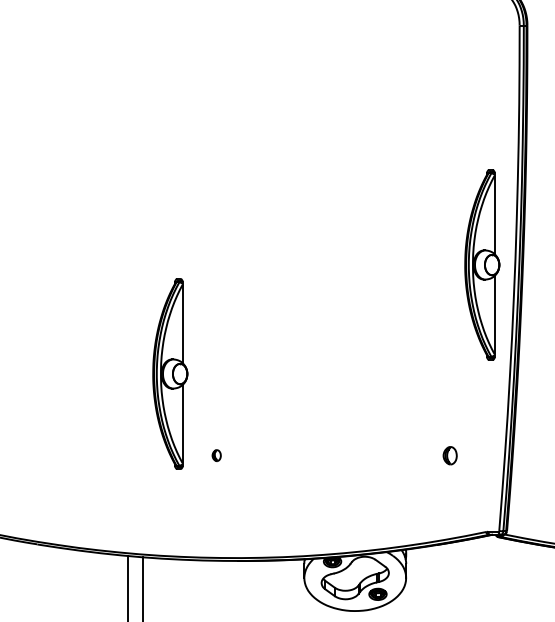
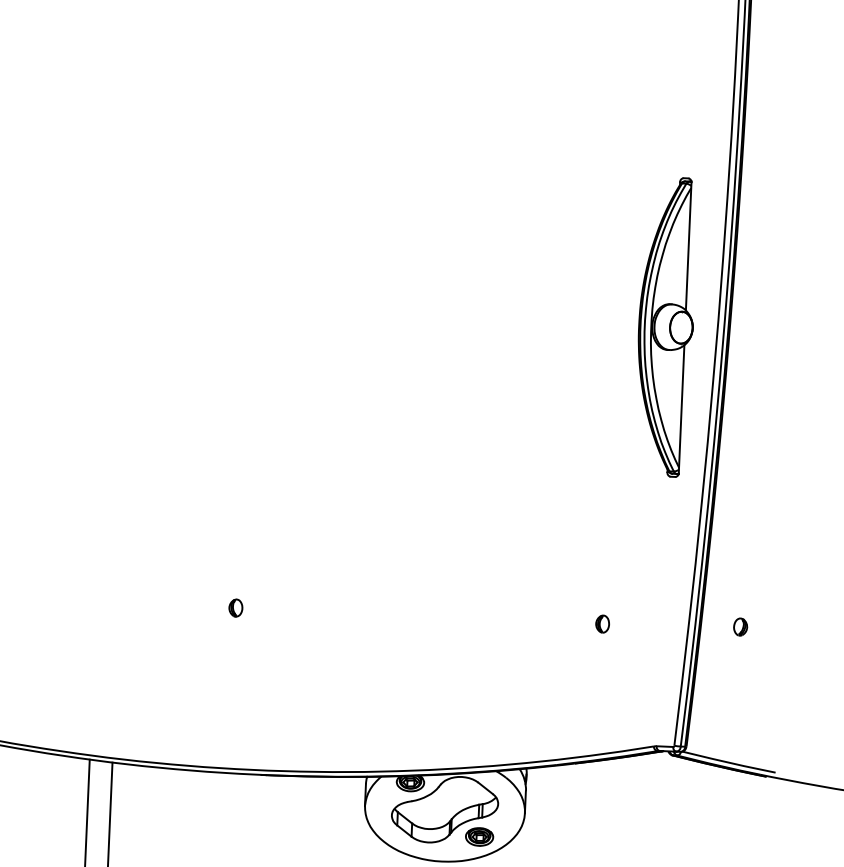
part: (170, 373) -> (168, 475), removed
part: (538, 453) -> (741, 626), added
part: (450, 455) -> (602, 623), size x0.62

